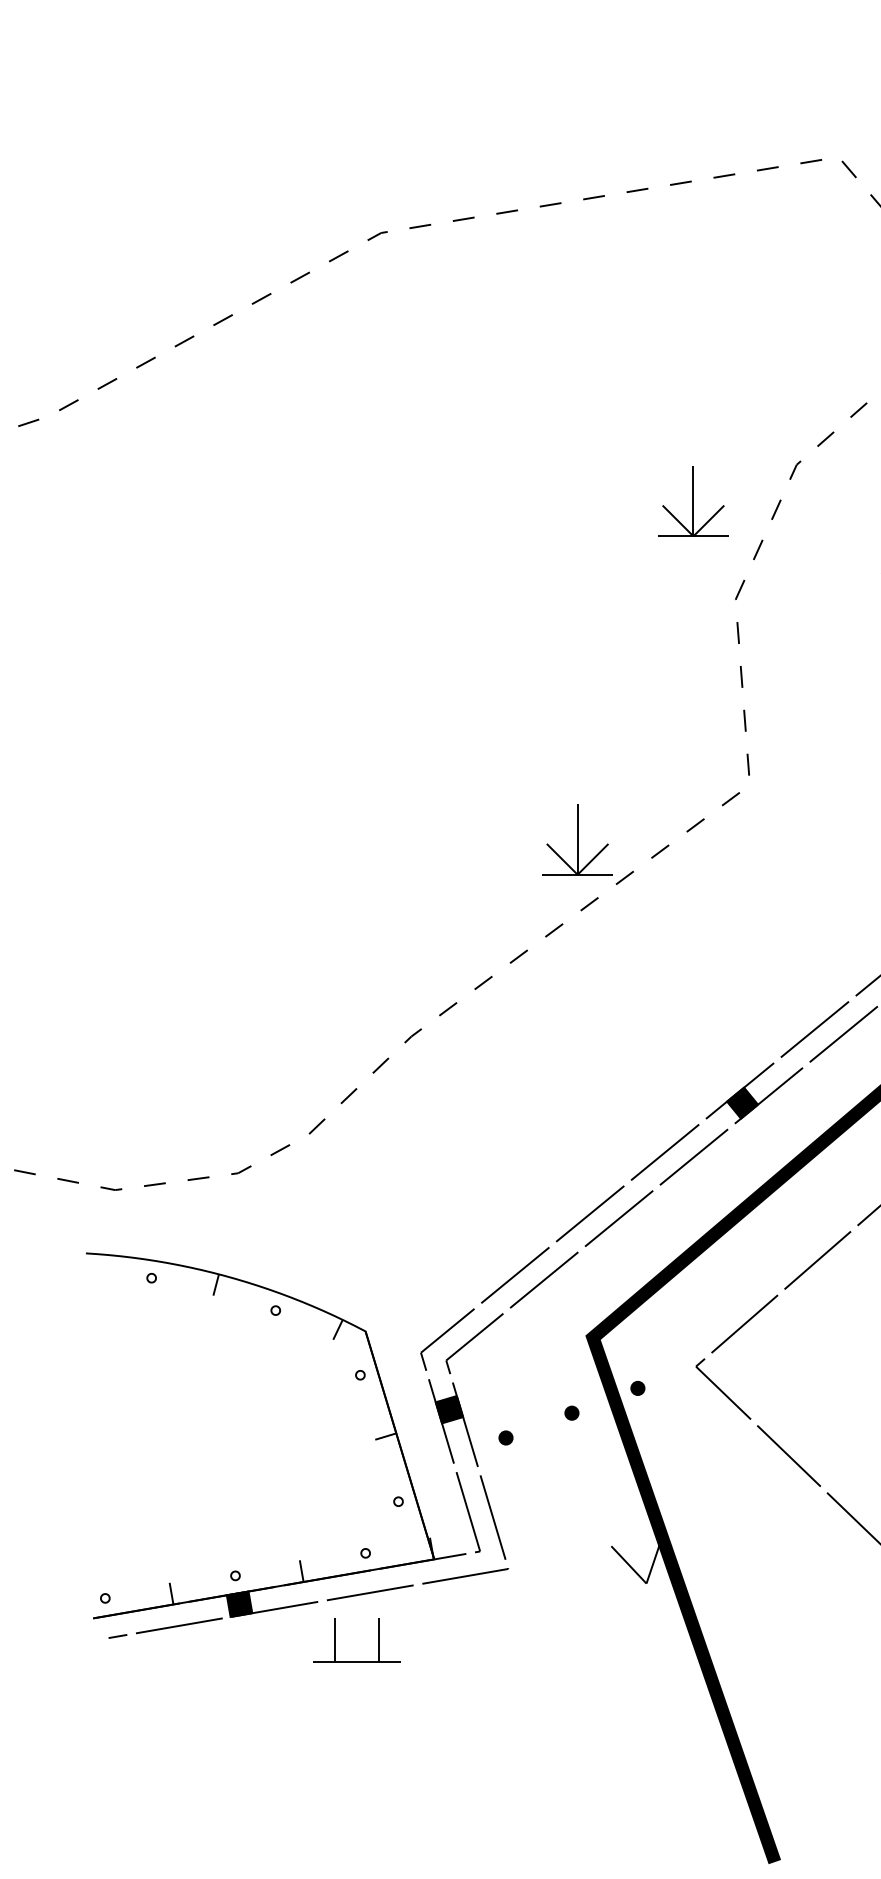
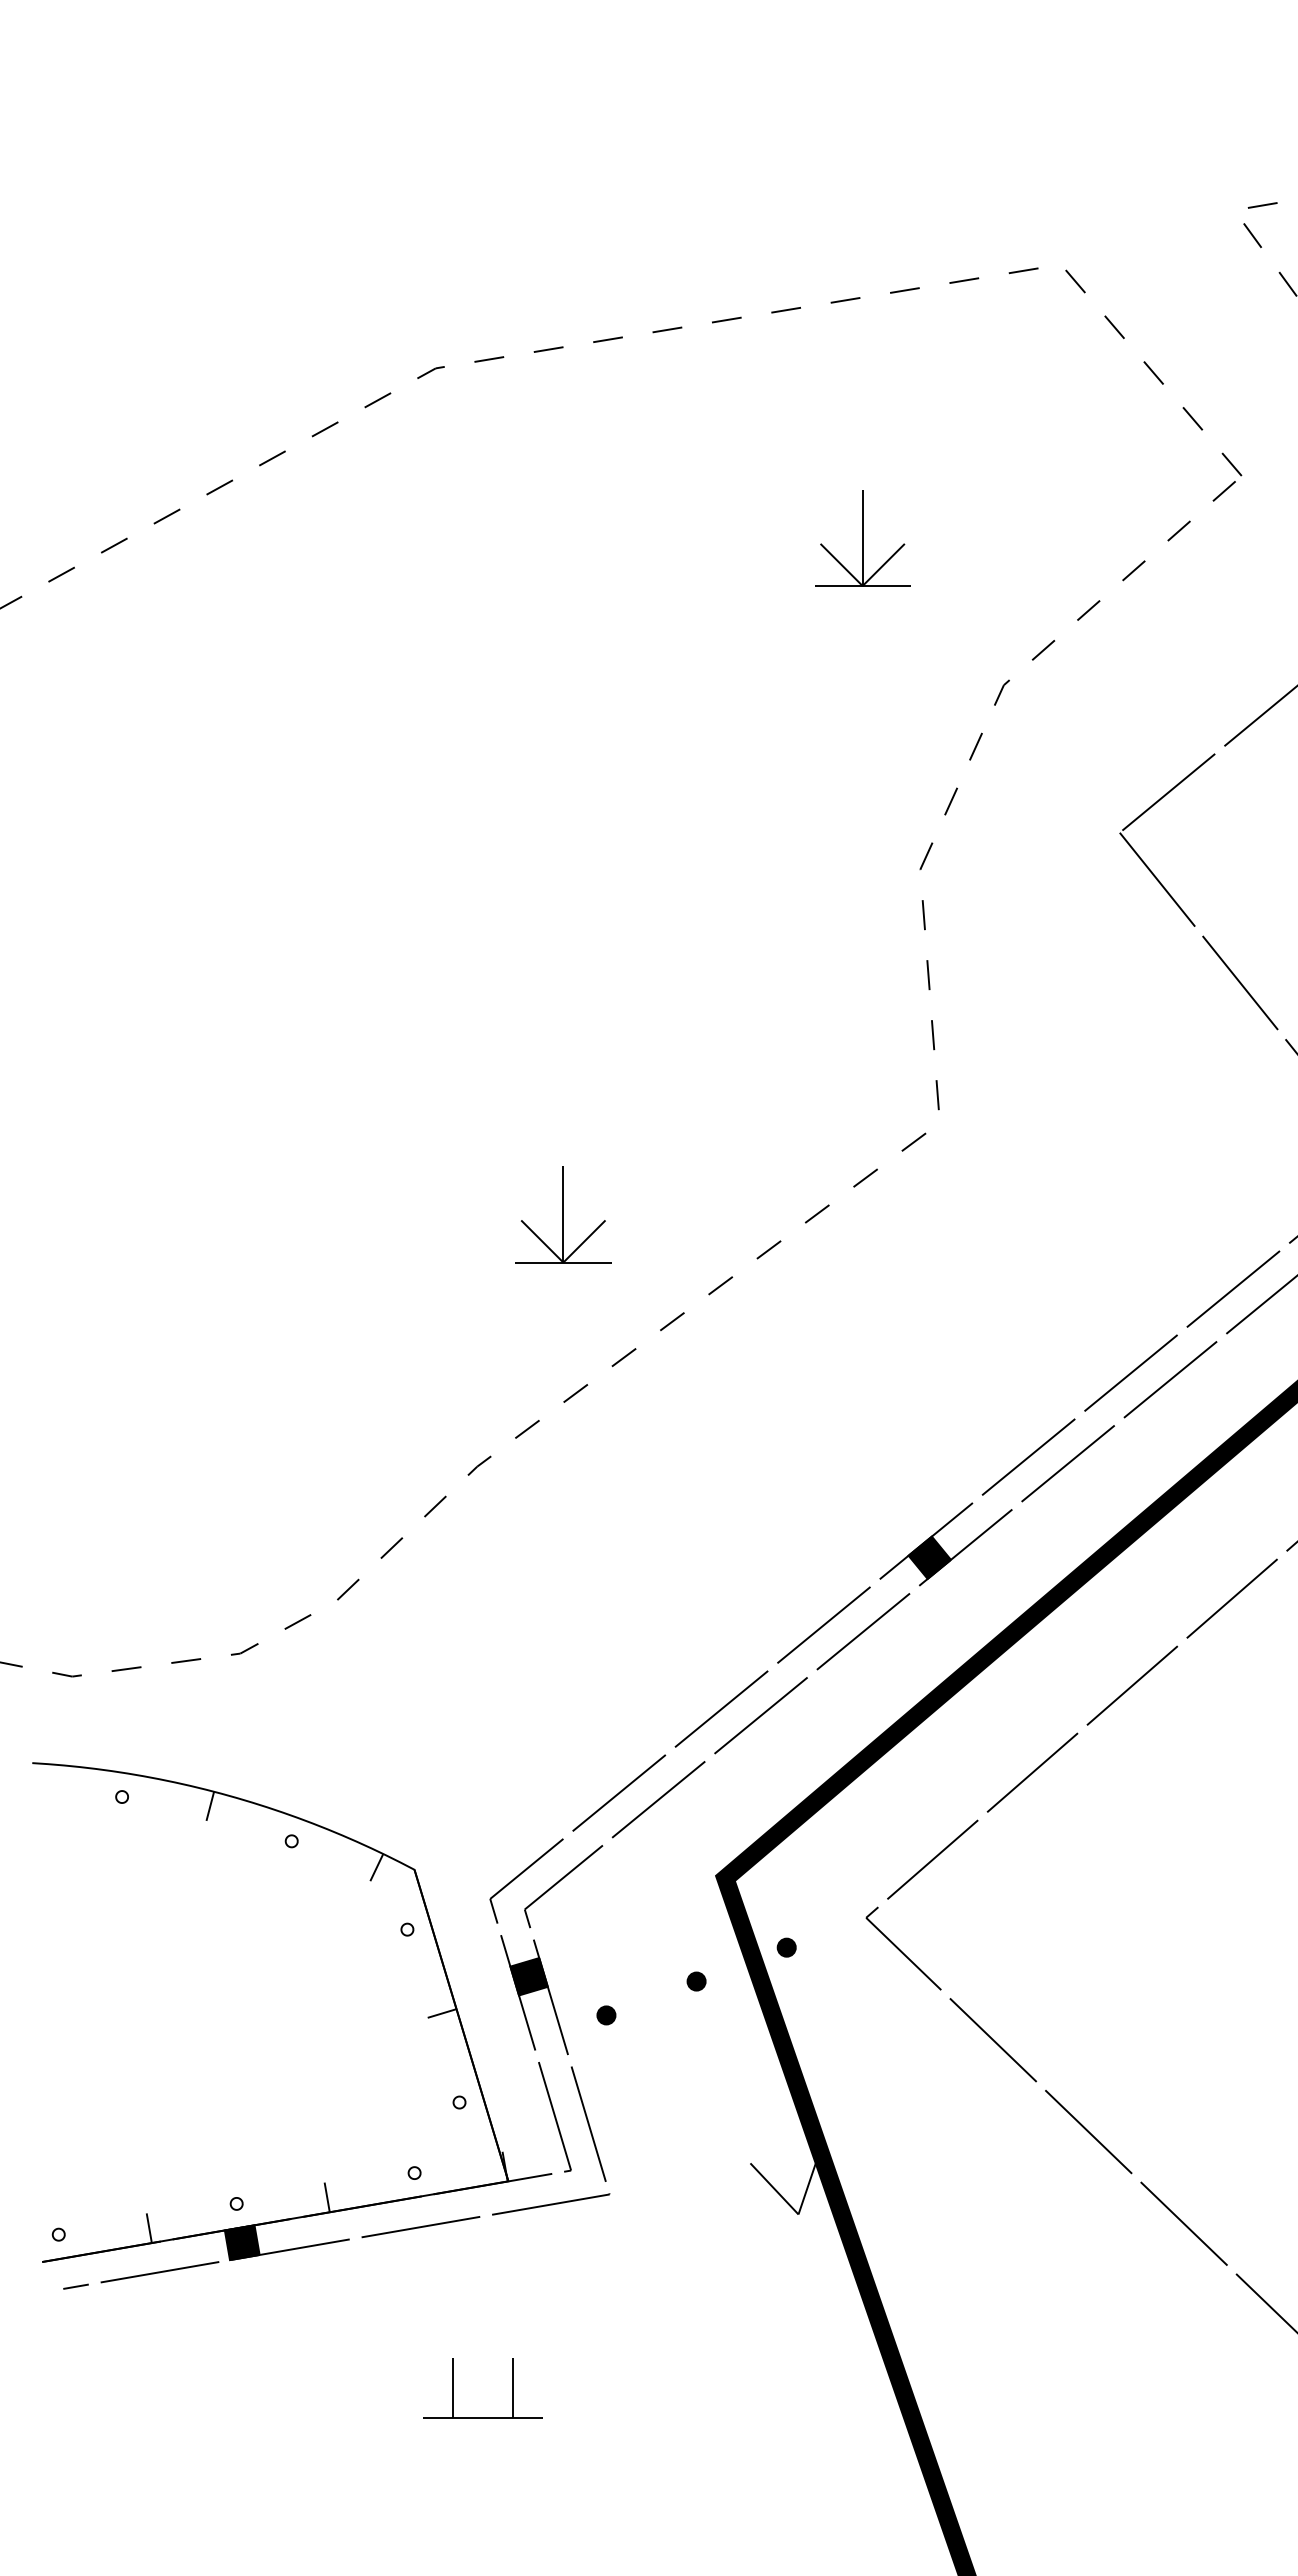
part: (693, 501) -> (862, 538), moved
part: (577, 839) -> (563, 1214), moved
part: (335, 1640) -> (453, 2388), moved

